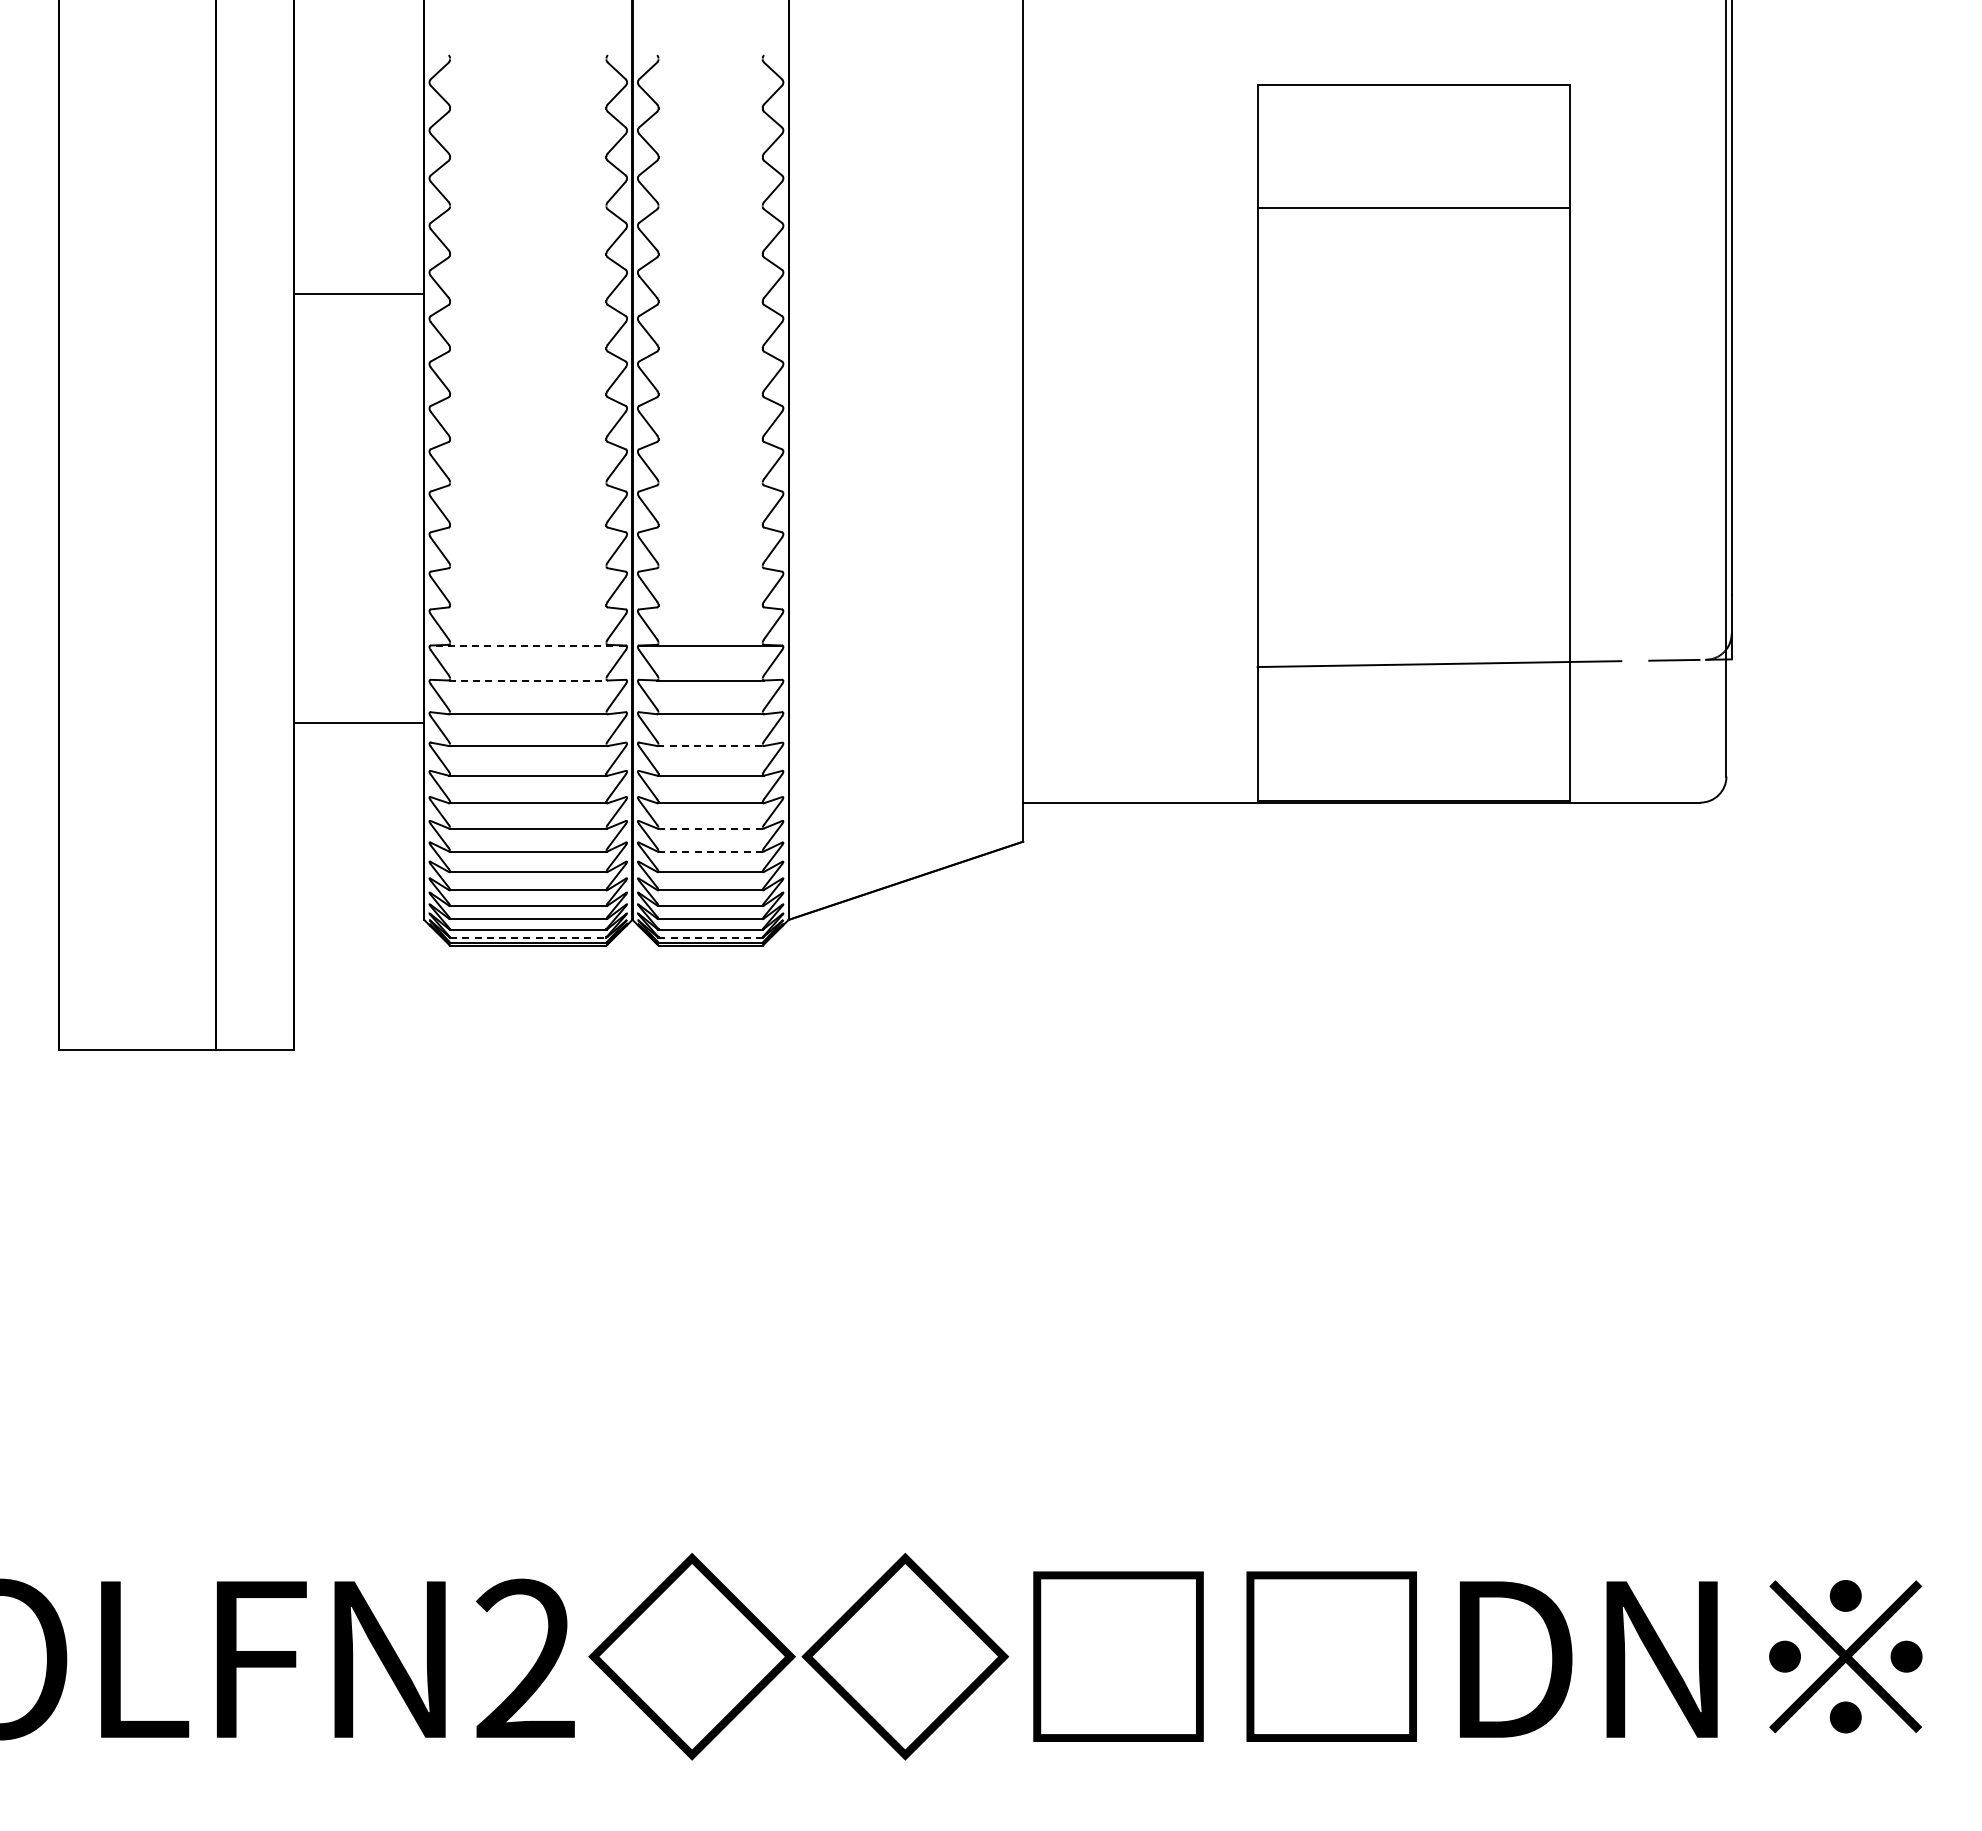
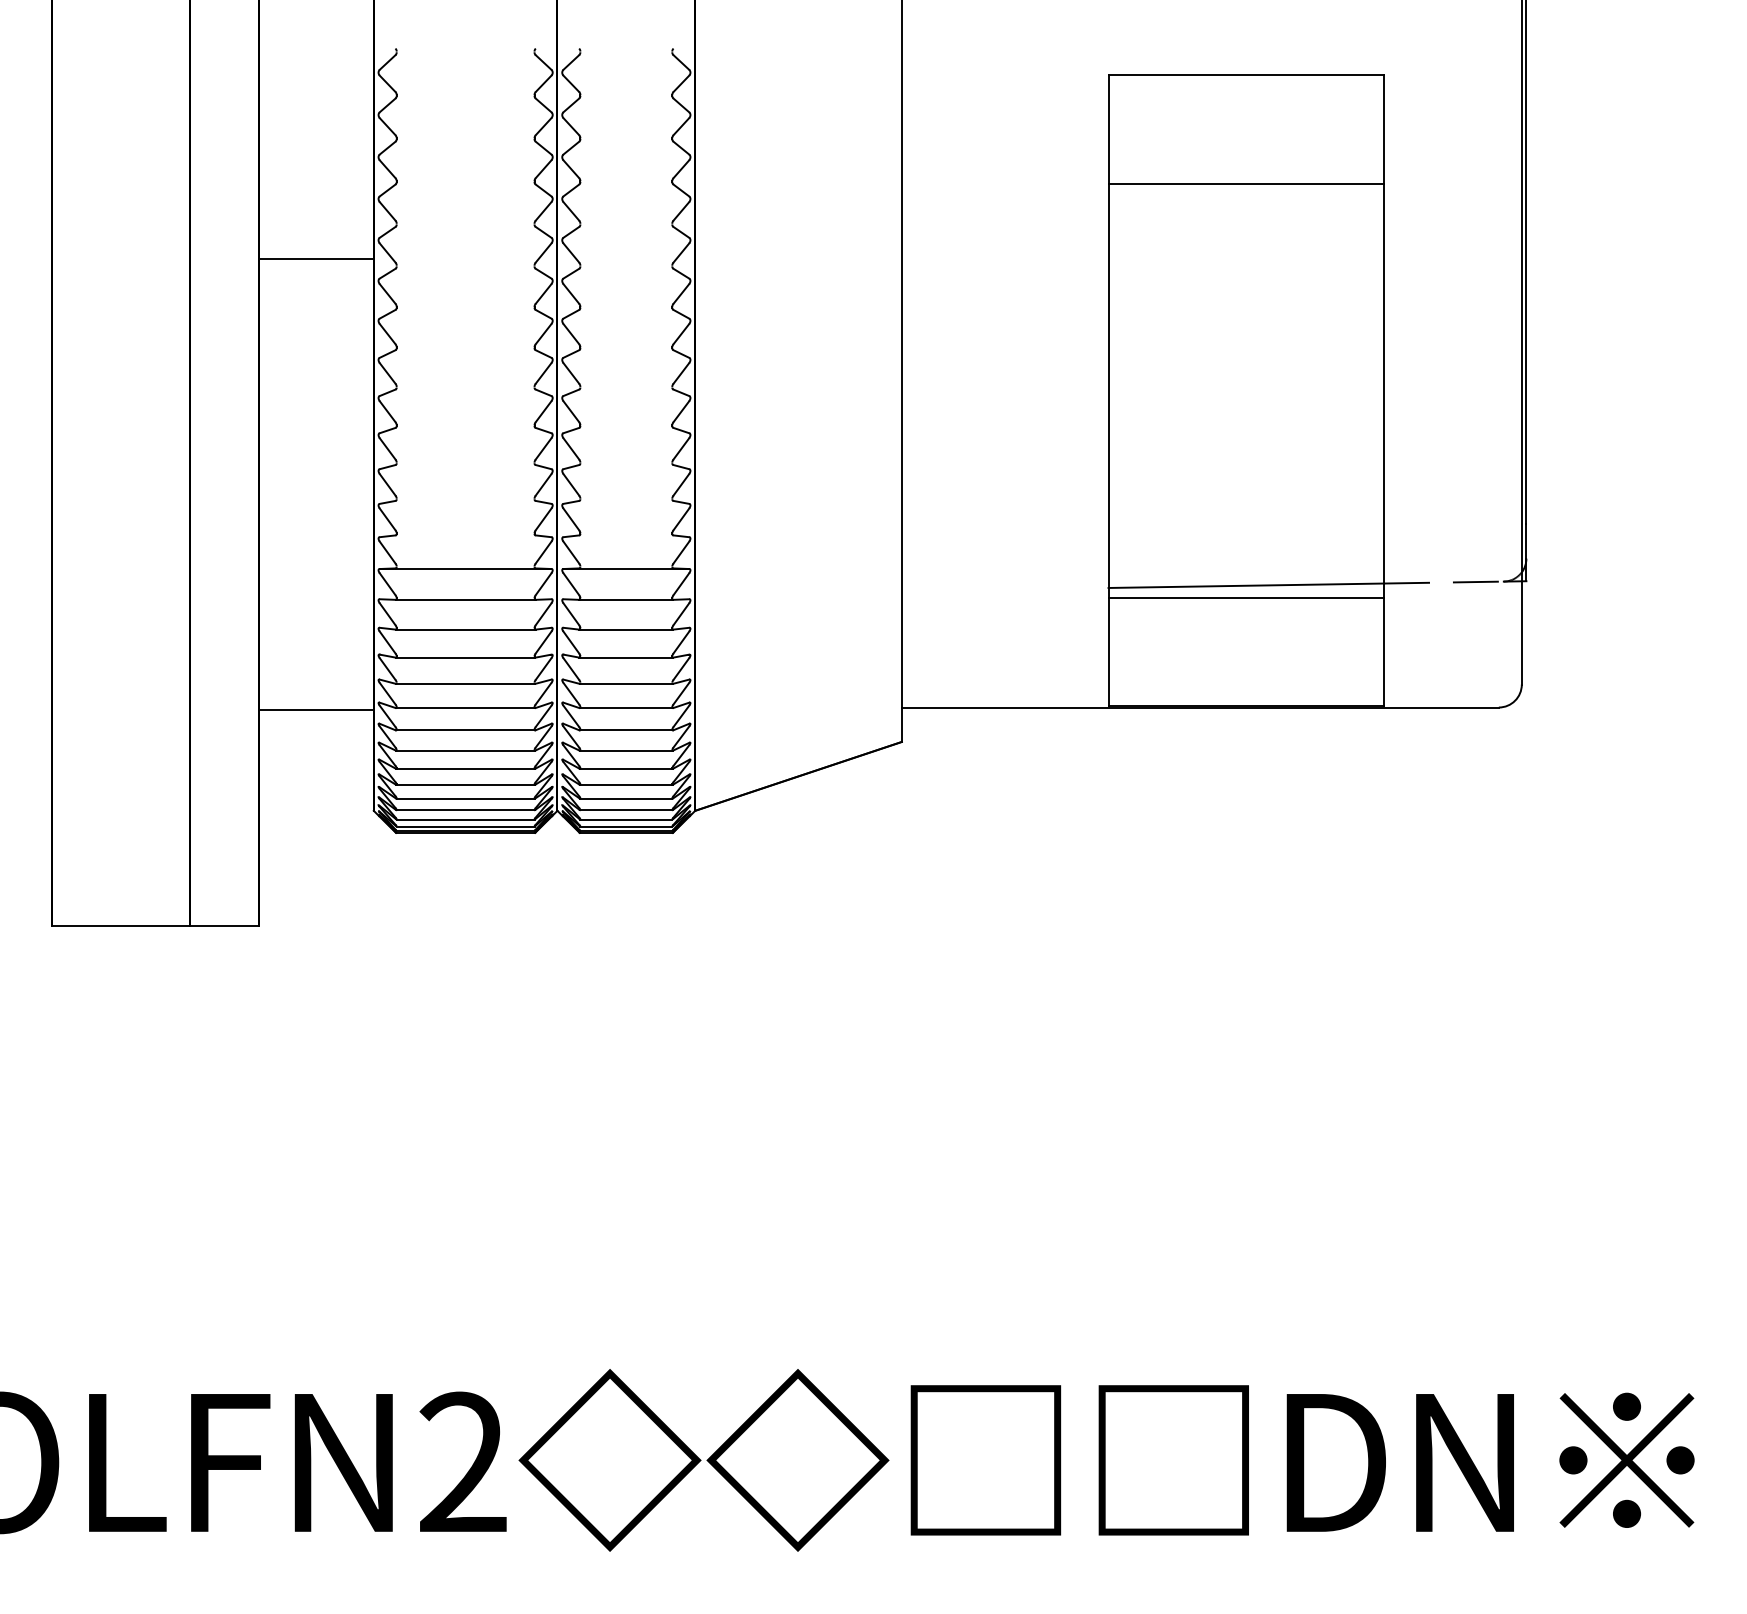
line: (527, 645) -> (464, 568), dashed -> solid
line: (1413, 677) -> (1245, 597), added
line: (528, 680) -> (465, 599), dashed -> solid
line: (358, 723) -> (315, 710), moved
line: (711, 746) -> (627, 658), dashed -> solid
line: (710, 828) -> (626, 730), dashed -> solid
line: (710, 851) -> (626, 750), dashed -> solid
line: (528, 937) -> (465, 826), dashed -> solid
line: (711, 937) -> (627, 826), dashed -> solid

